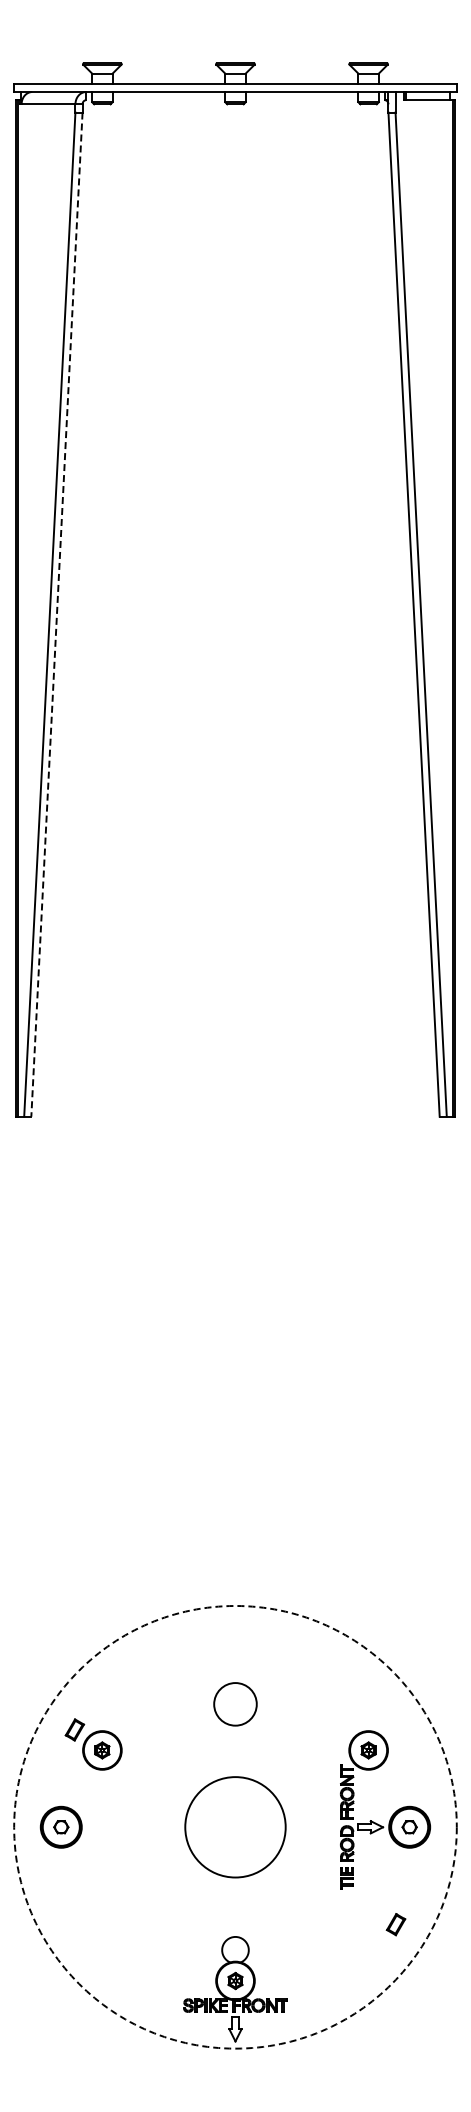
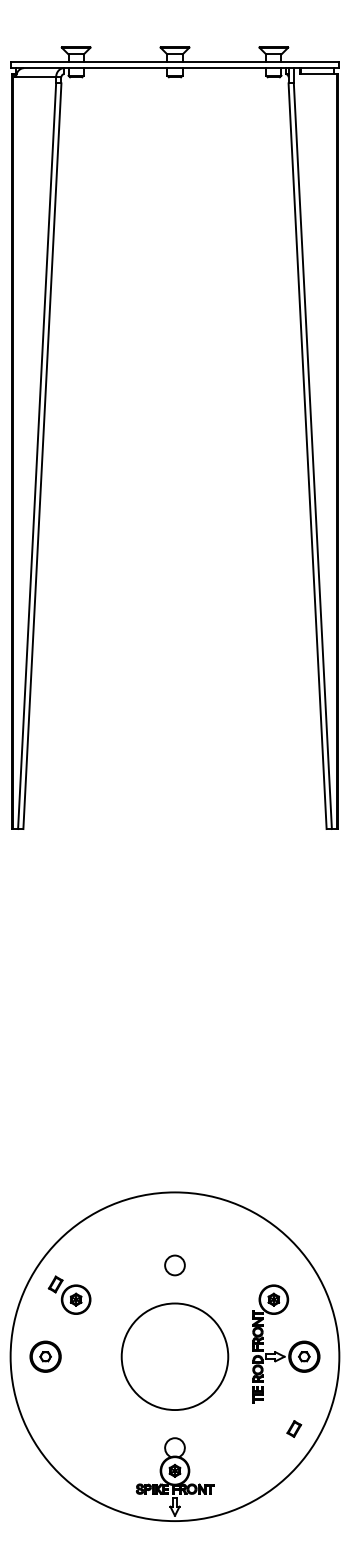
line: (56, 614) -> (42, 456), dashed -> solid
circle: (235, 1704) -> (175, 1265), size x0.62
circle: (235, 1826) -> (175, 1356), dashed -> solid
circle: (235, 1827) -> (175, 1356), size x1.43

